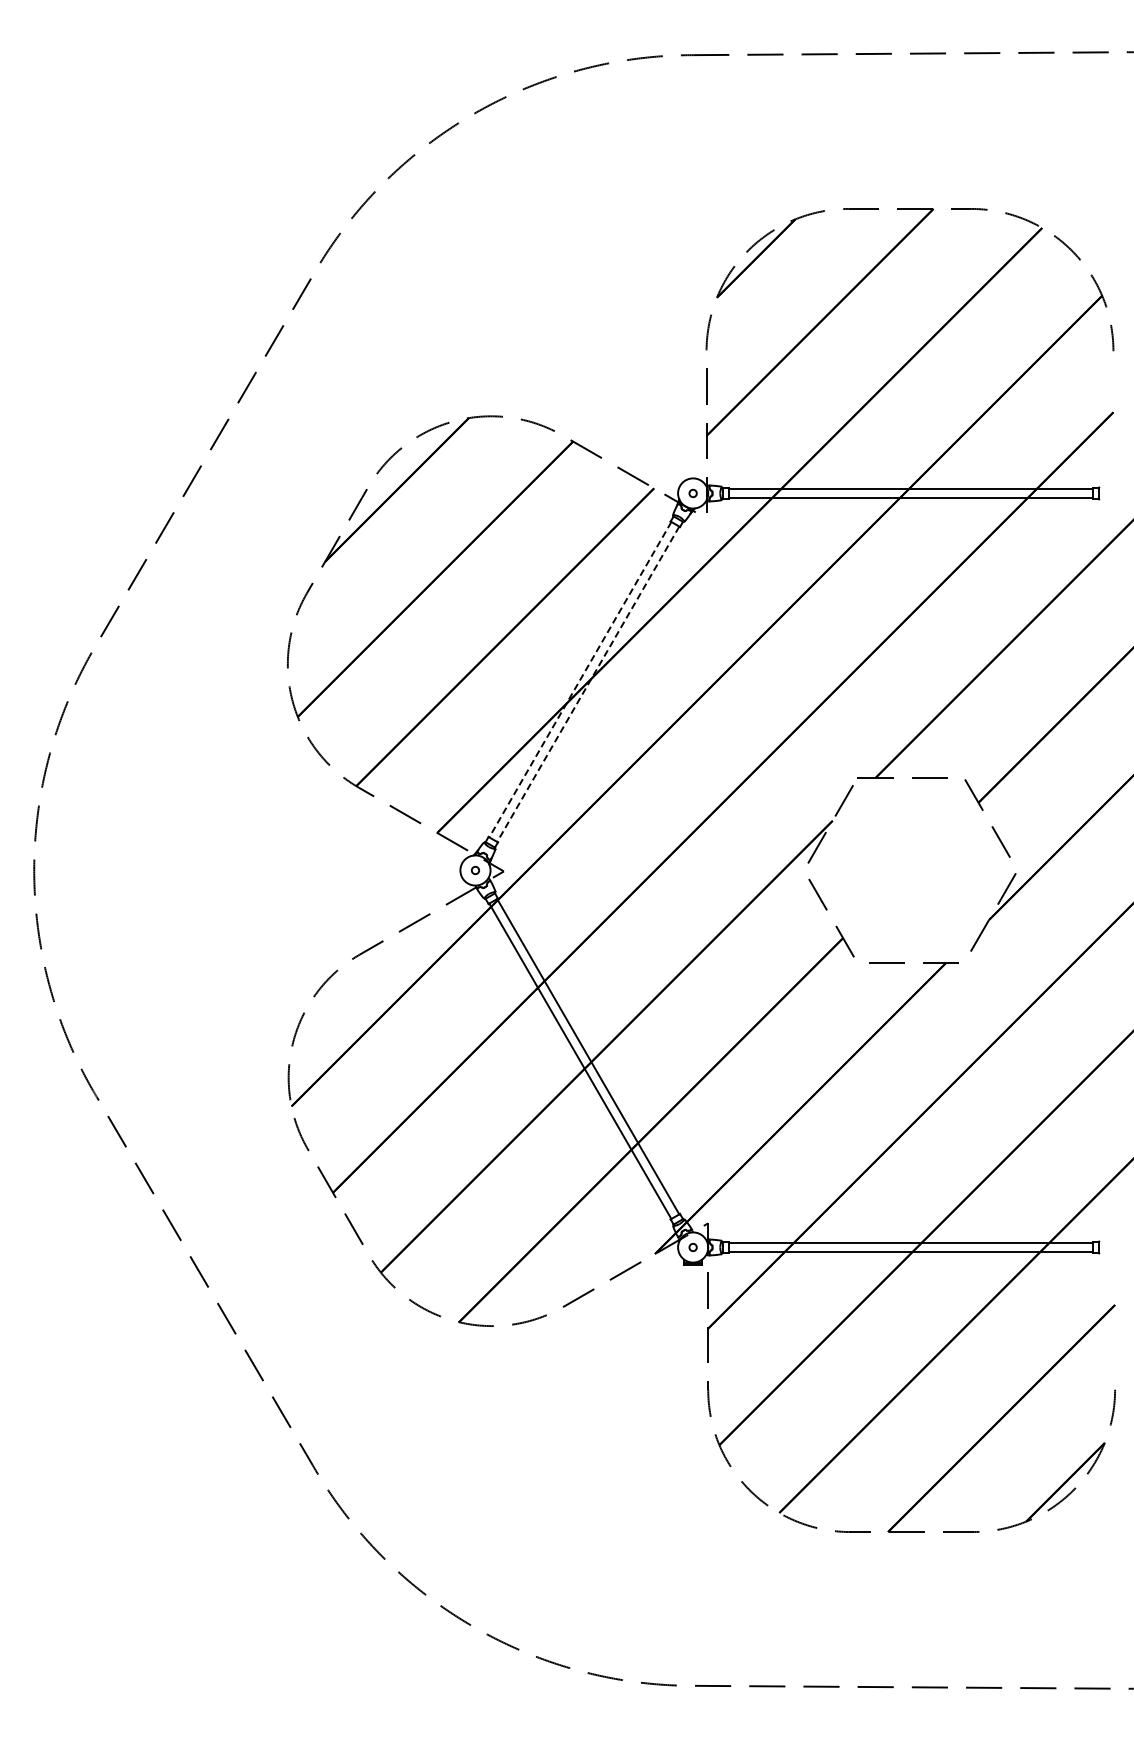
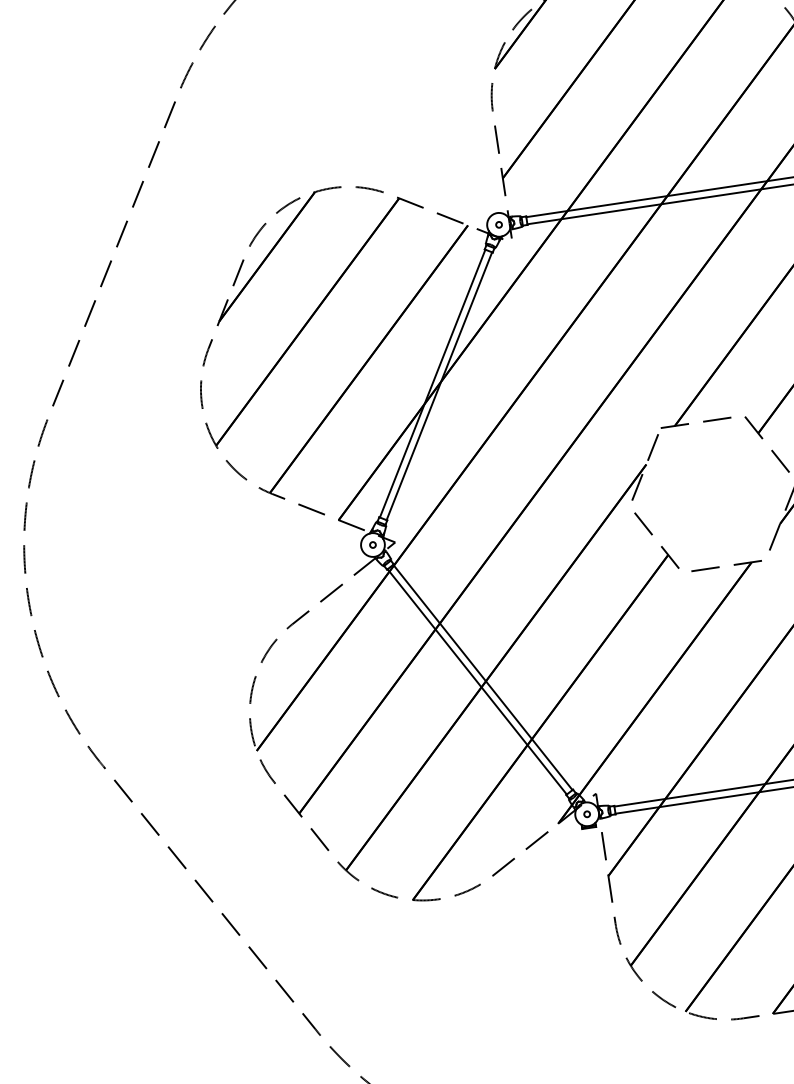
line: (580, 680) -> (432, 384), dashed -> solid
line: (588, 684) -> (439, 386), dashed -> solid

